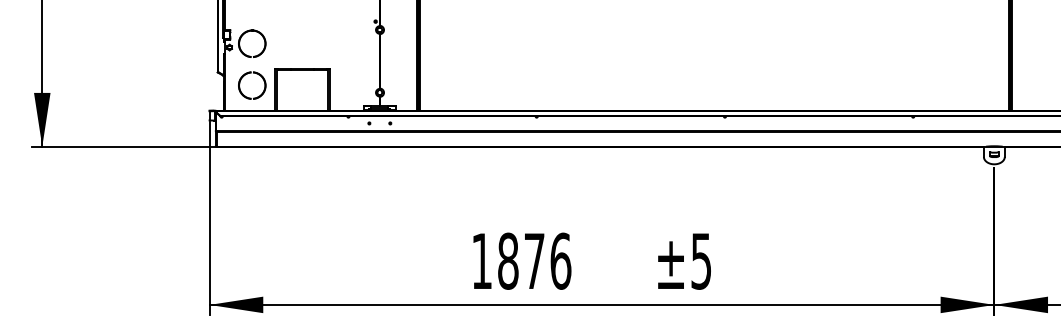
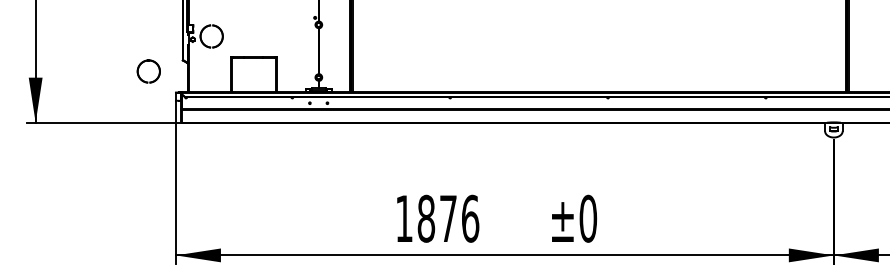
part: (258, 75) -> (154, 63), moved
text: (701, 260) -> (588, 218), ±5 -> ±0

